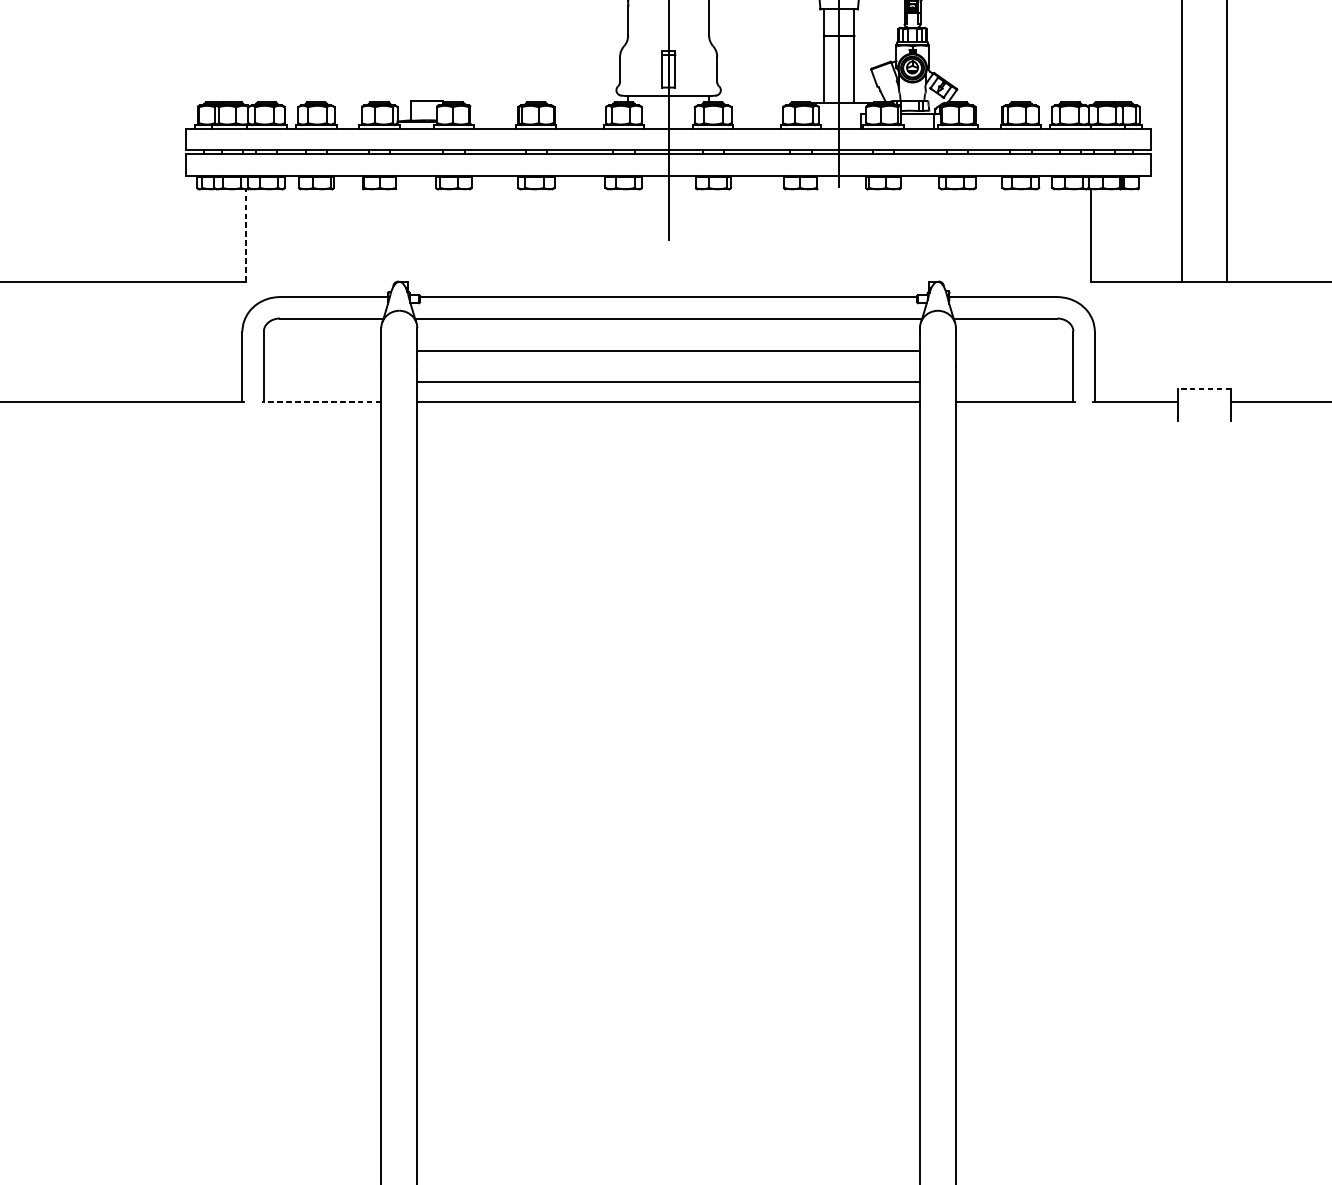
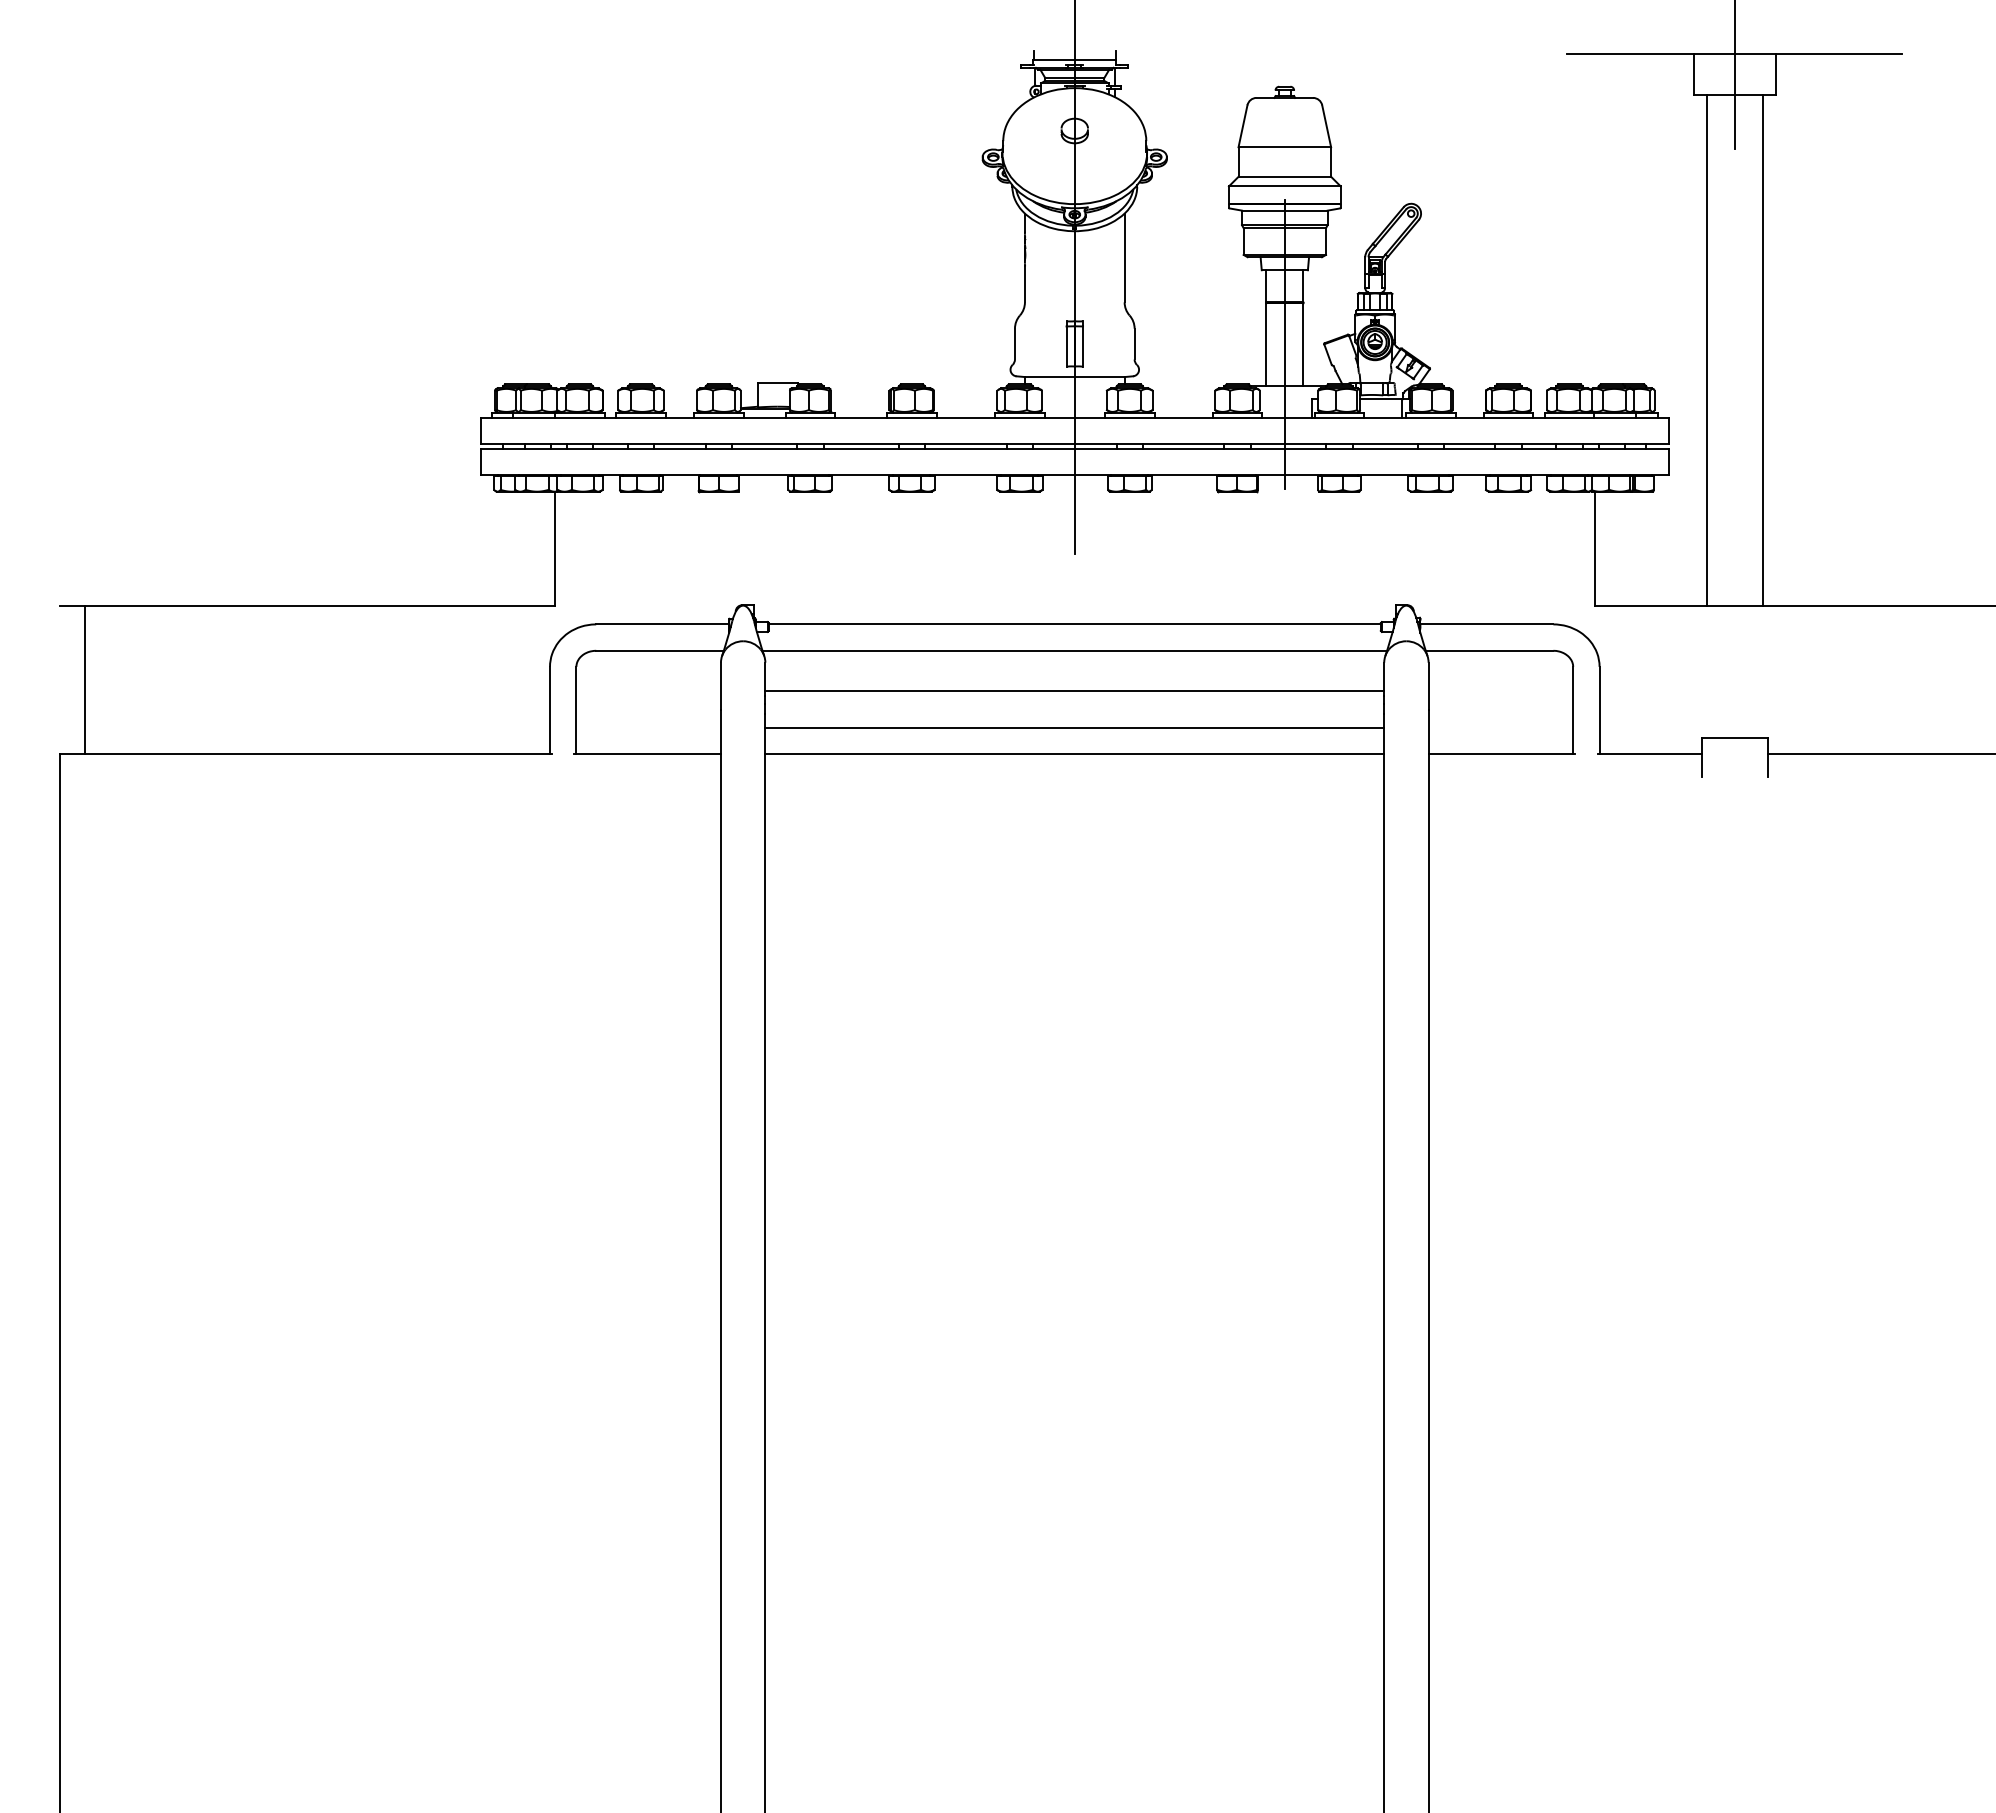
line: (246, 235) -> (554, 548), dashed -> solid
line: (1204, 388) -> (1734, 737), dashed -> solid
line: (321, 401) -> (647, 753), dashed -> solid

